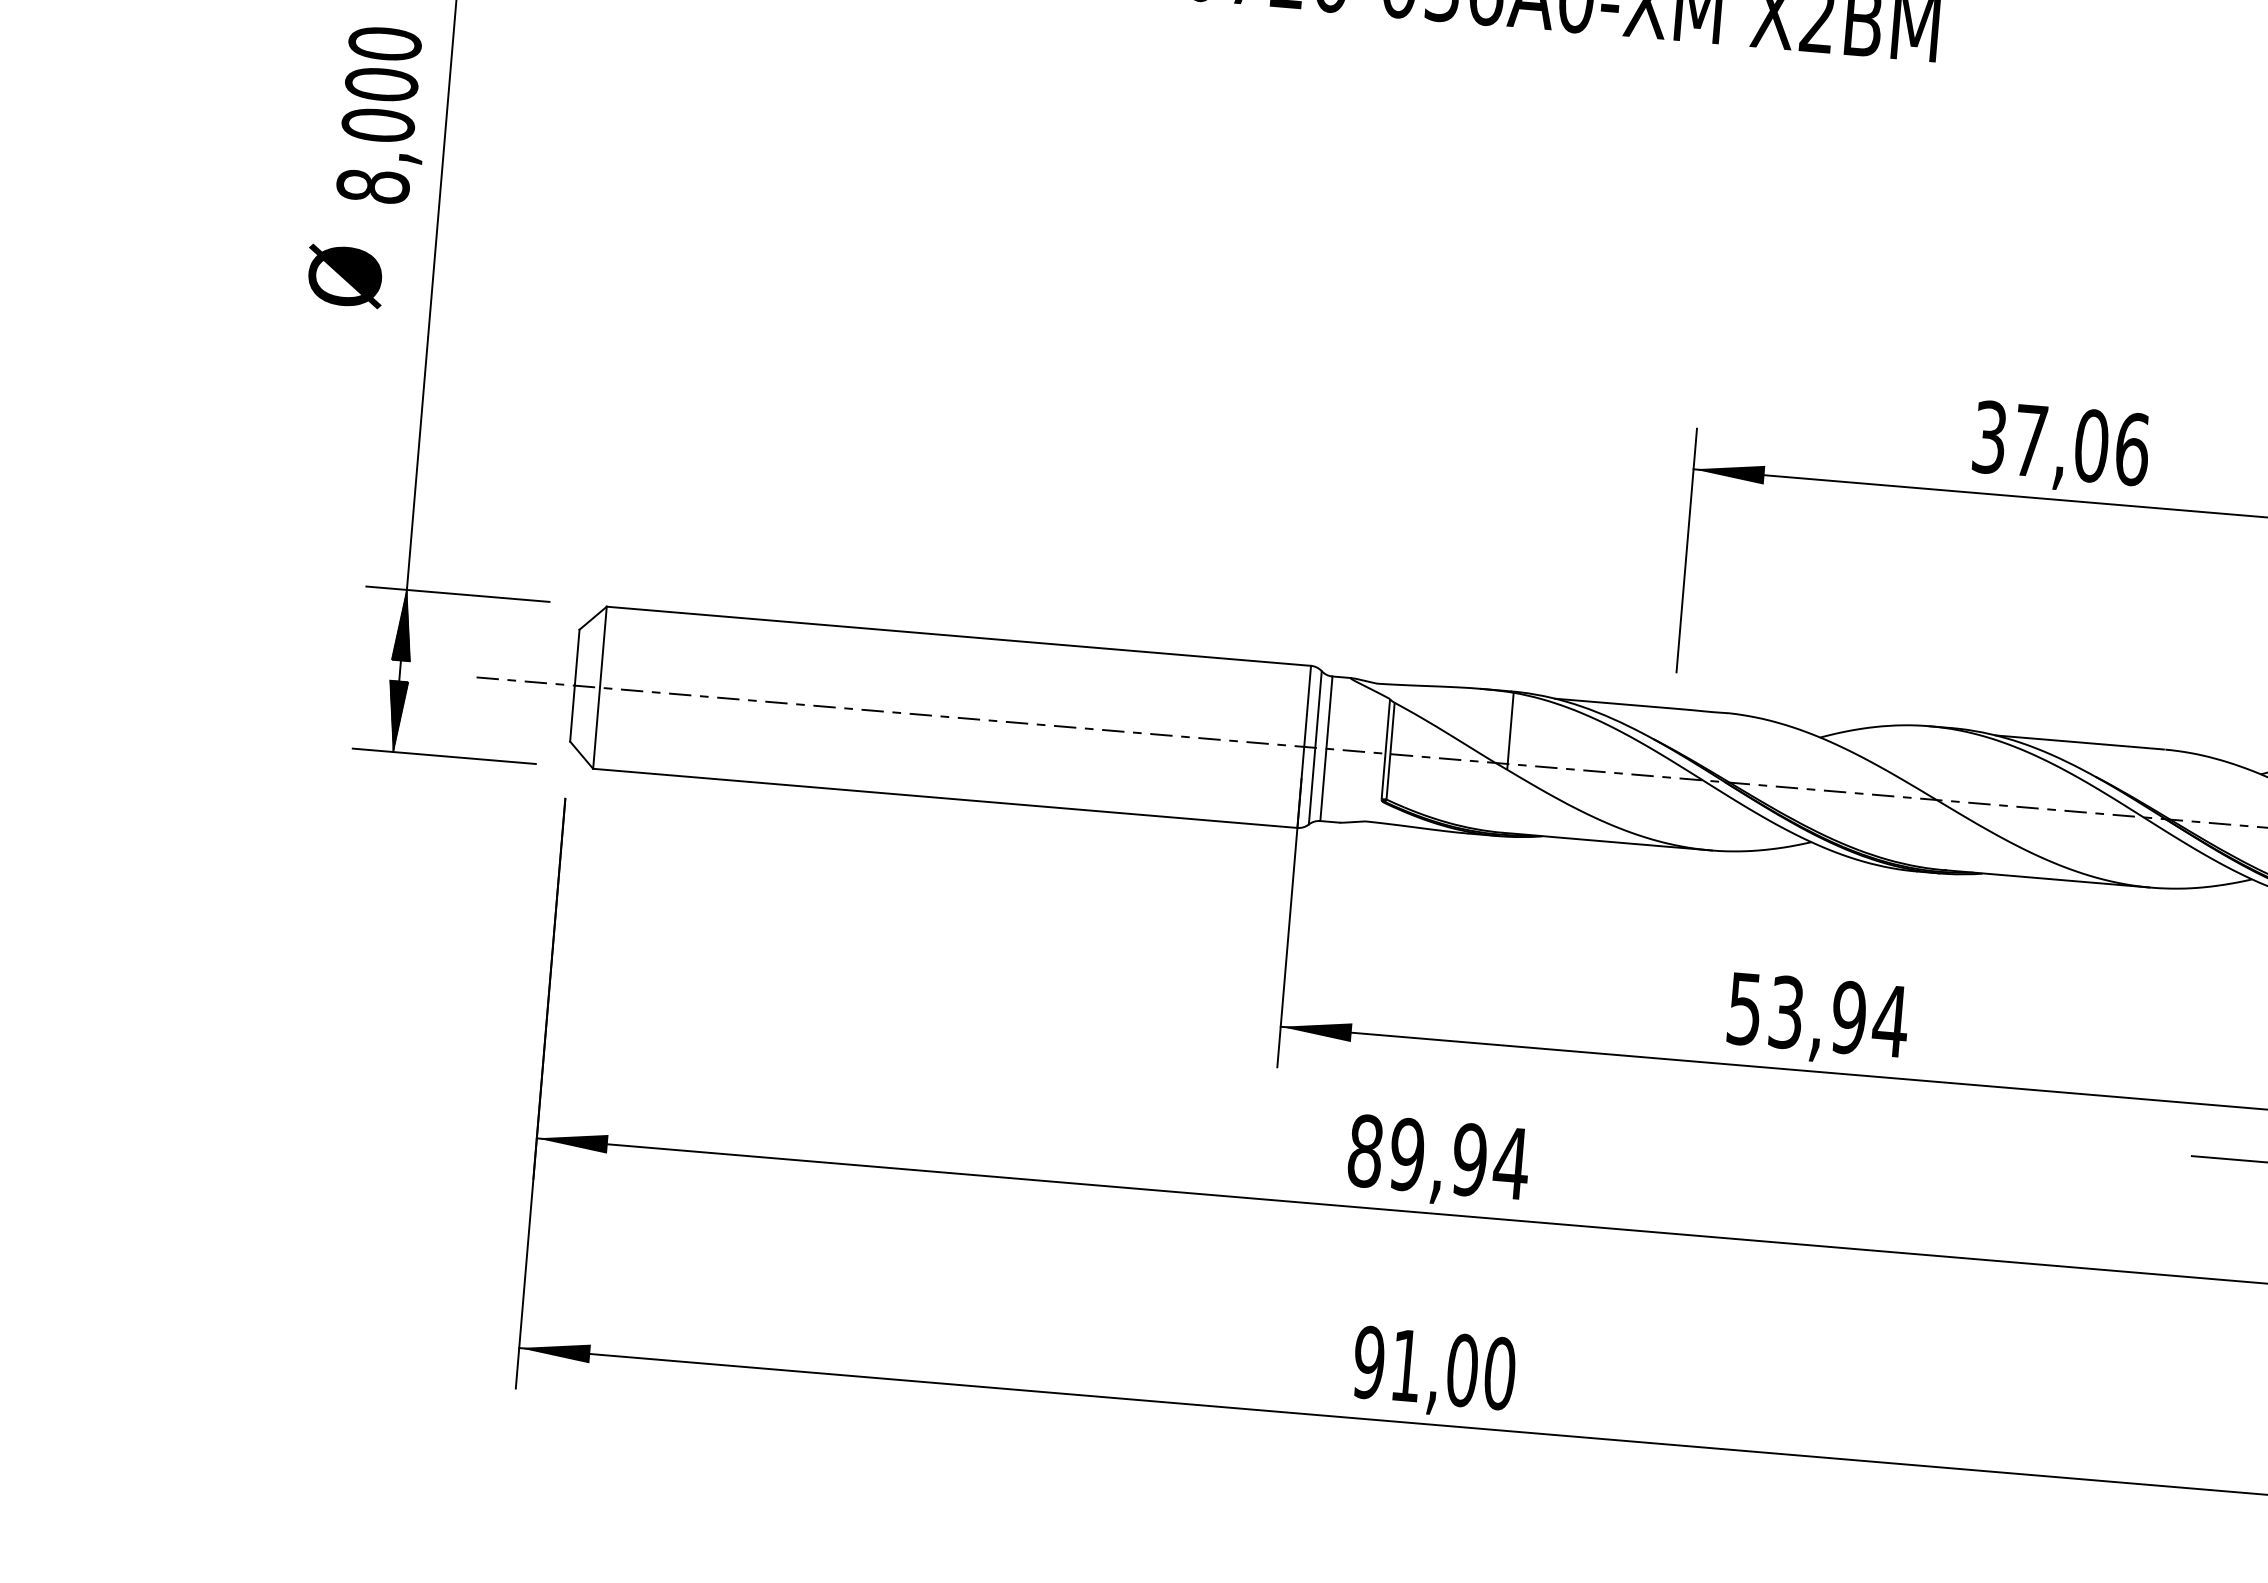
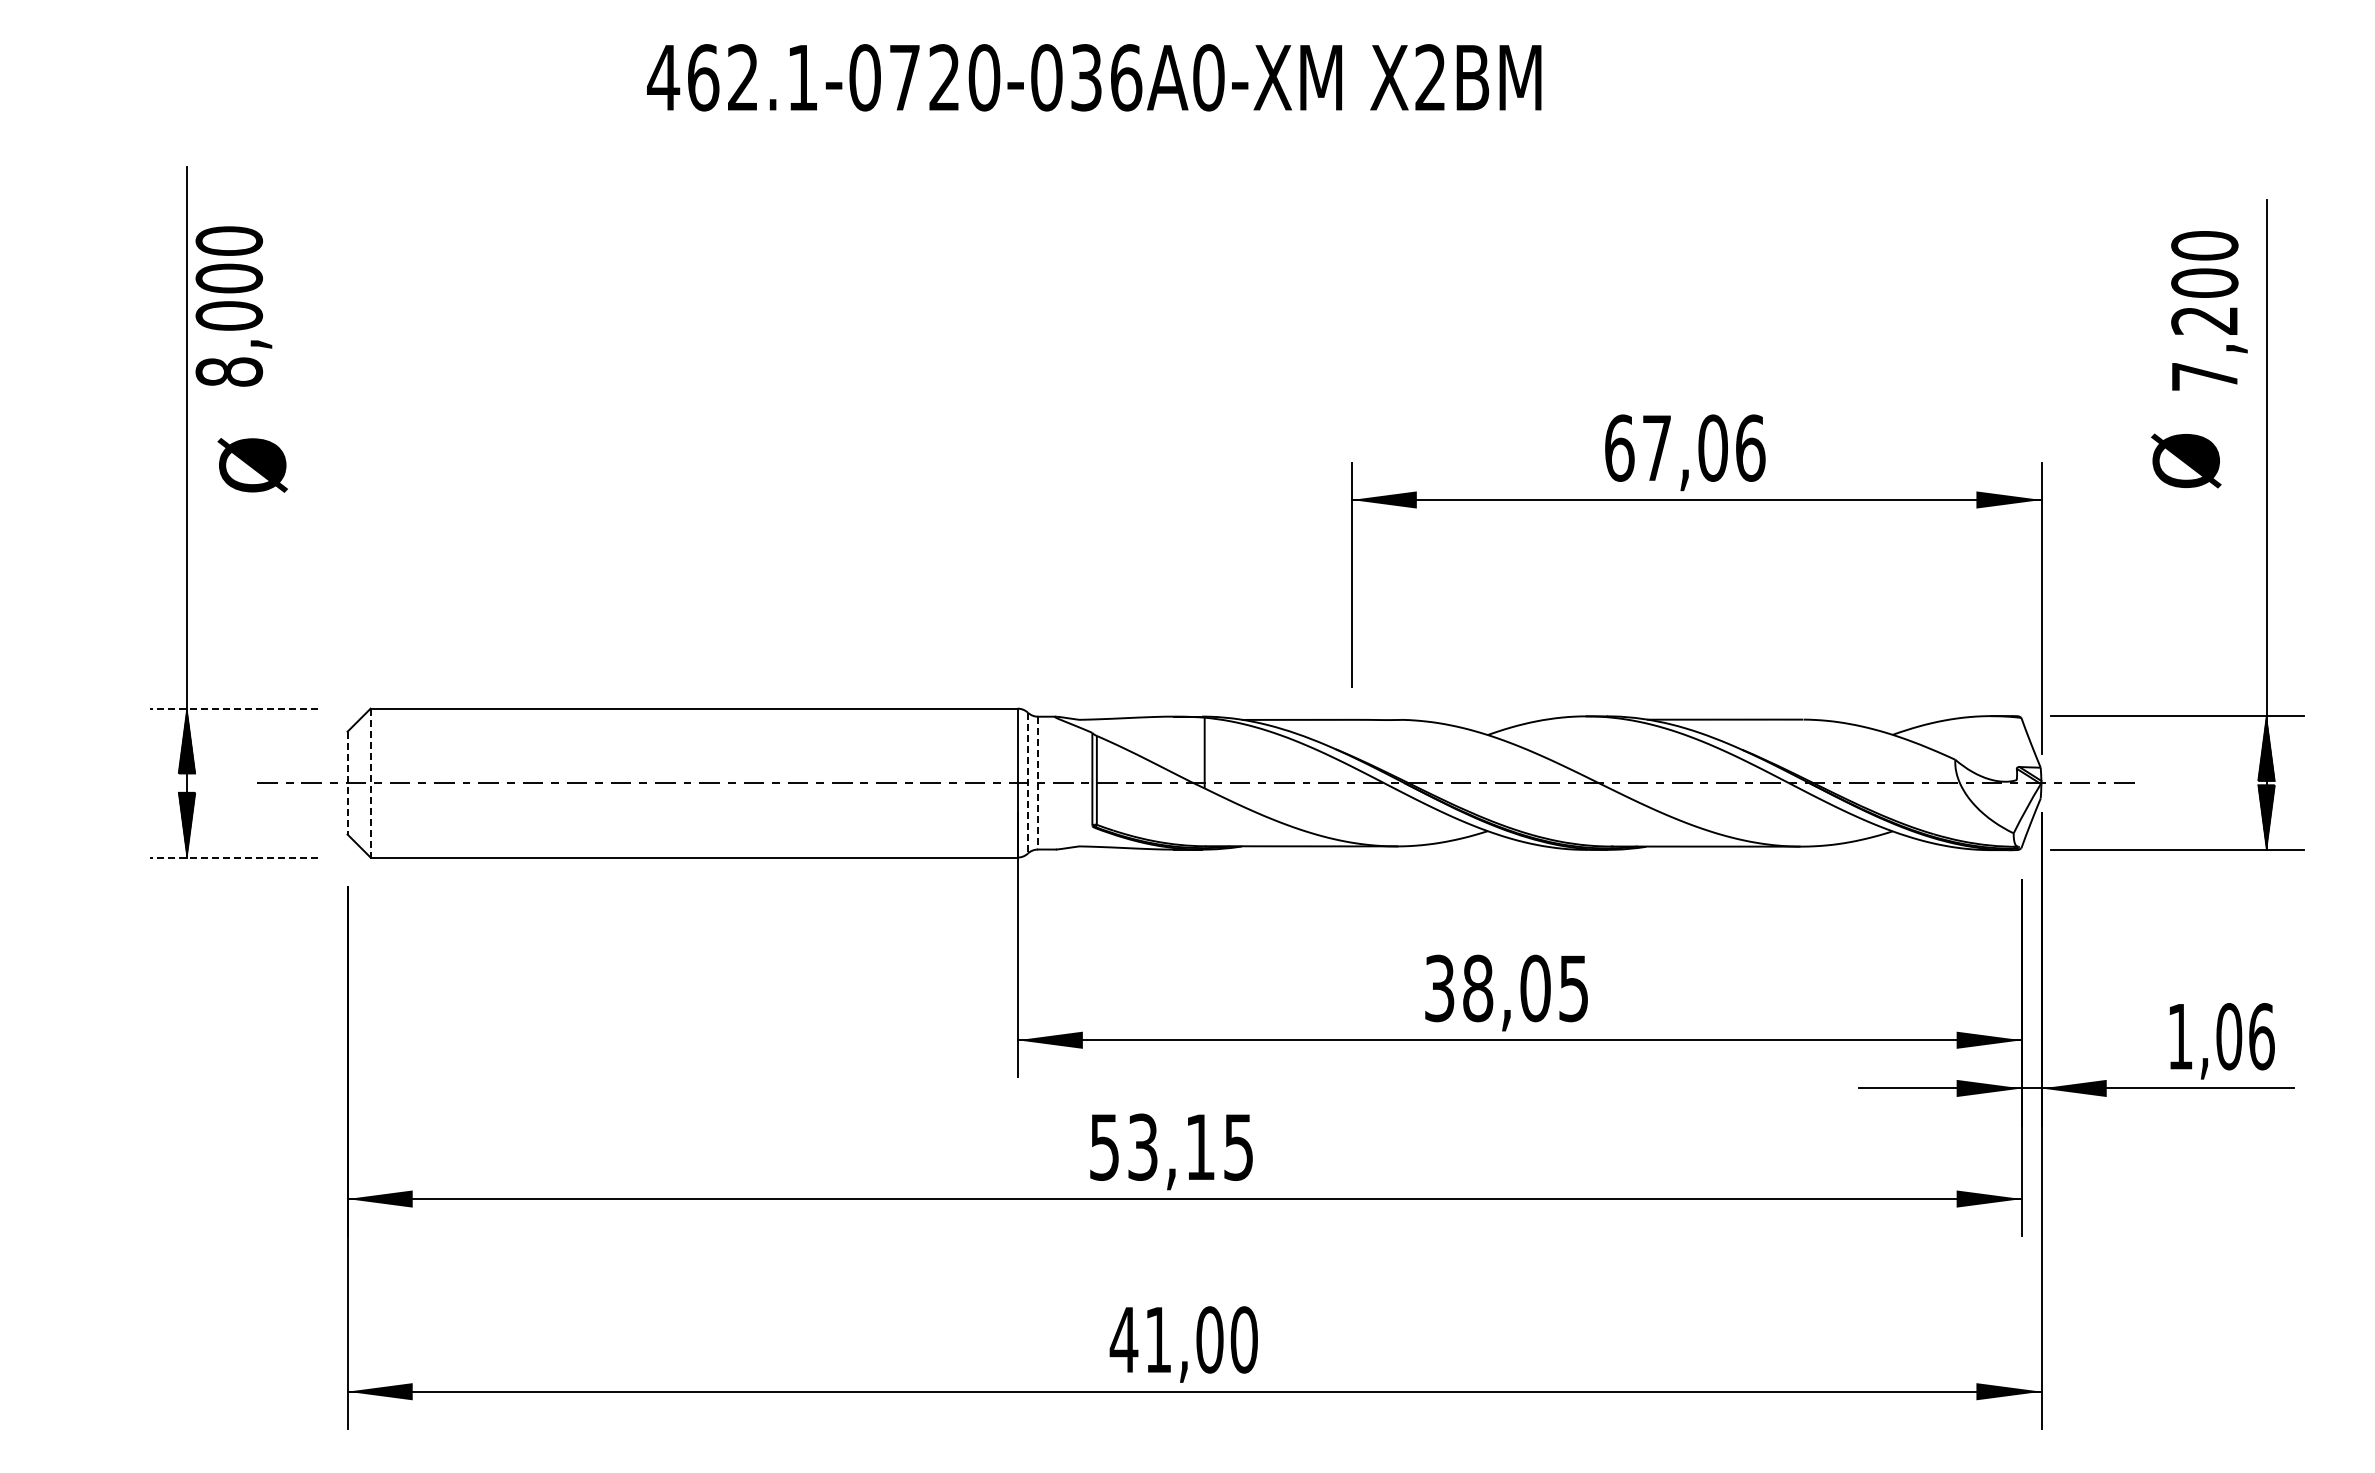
text: (383, 115) -> (233, 306), moved
text: (344, 276) -> (252, 465), moved
text: (1989, 436) -> (1619, 447), 37,06 -> 67,06
line: (457, 594) -> (233, 708), solid -> dashed
line: (574, 686) -> (347, 783), solid -> dashed
line: (599, 688) -> (370, 783), solid -> dashed
line: (1314, 748) -> (1027, 783), solid -> dashed
line: (1326, 749) -> (1038, 783), solid -> dashed
line: (443, 756) -> (233, 857), solid -> dashed
text: (1818, 1015) -> (1507, 988), 53,94 -> 38,05
text: (1438, 1156) -> (1171, 1146), 89,94 -> 53,15
text: (1368, 1362) -> (1123, 1339), 91,00 -> 41,00

